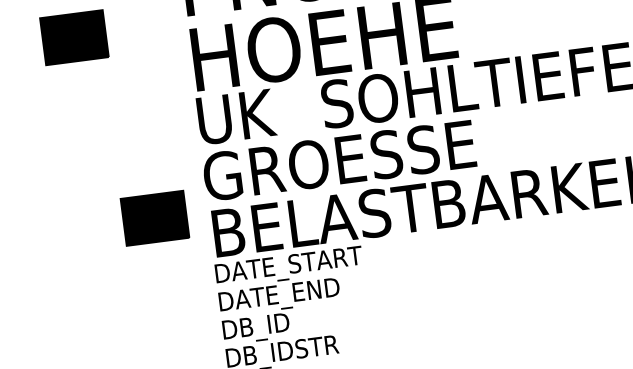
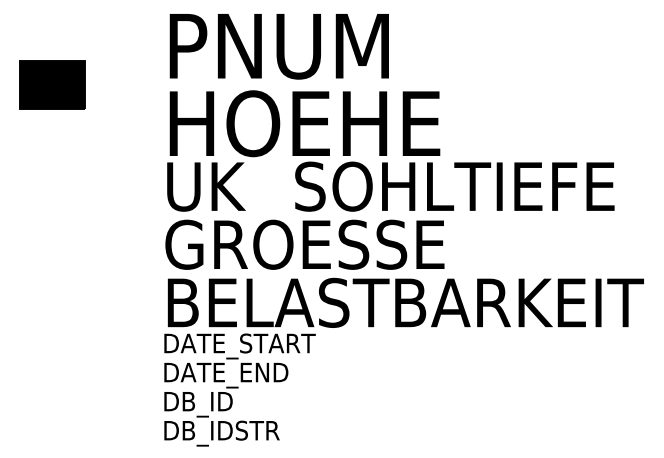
part: (155, 217) -> (110, 278), removed

